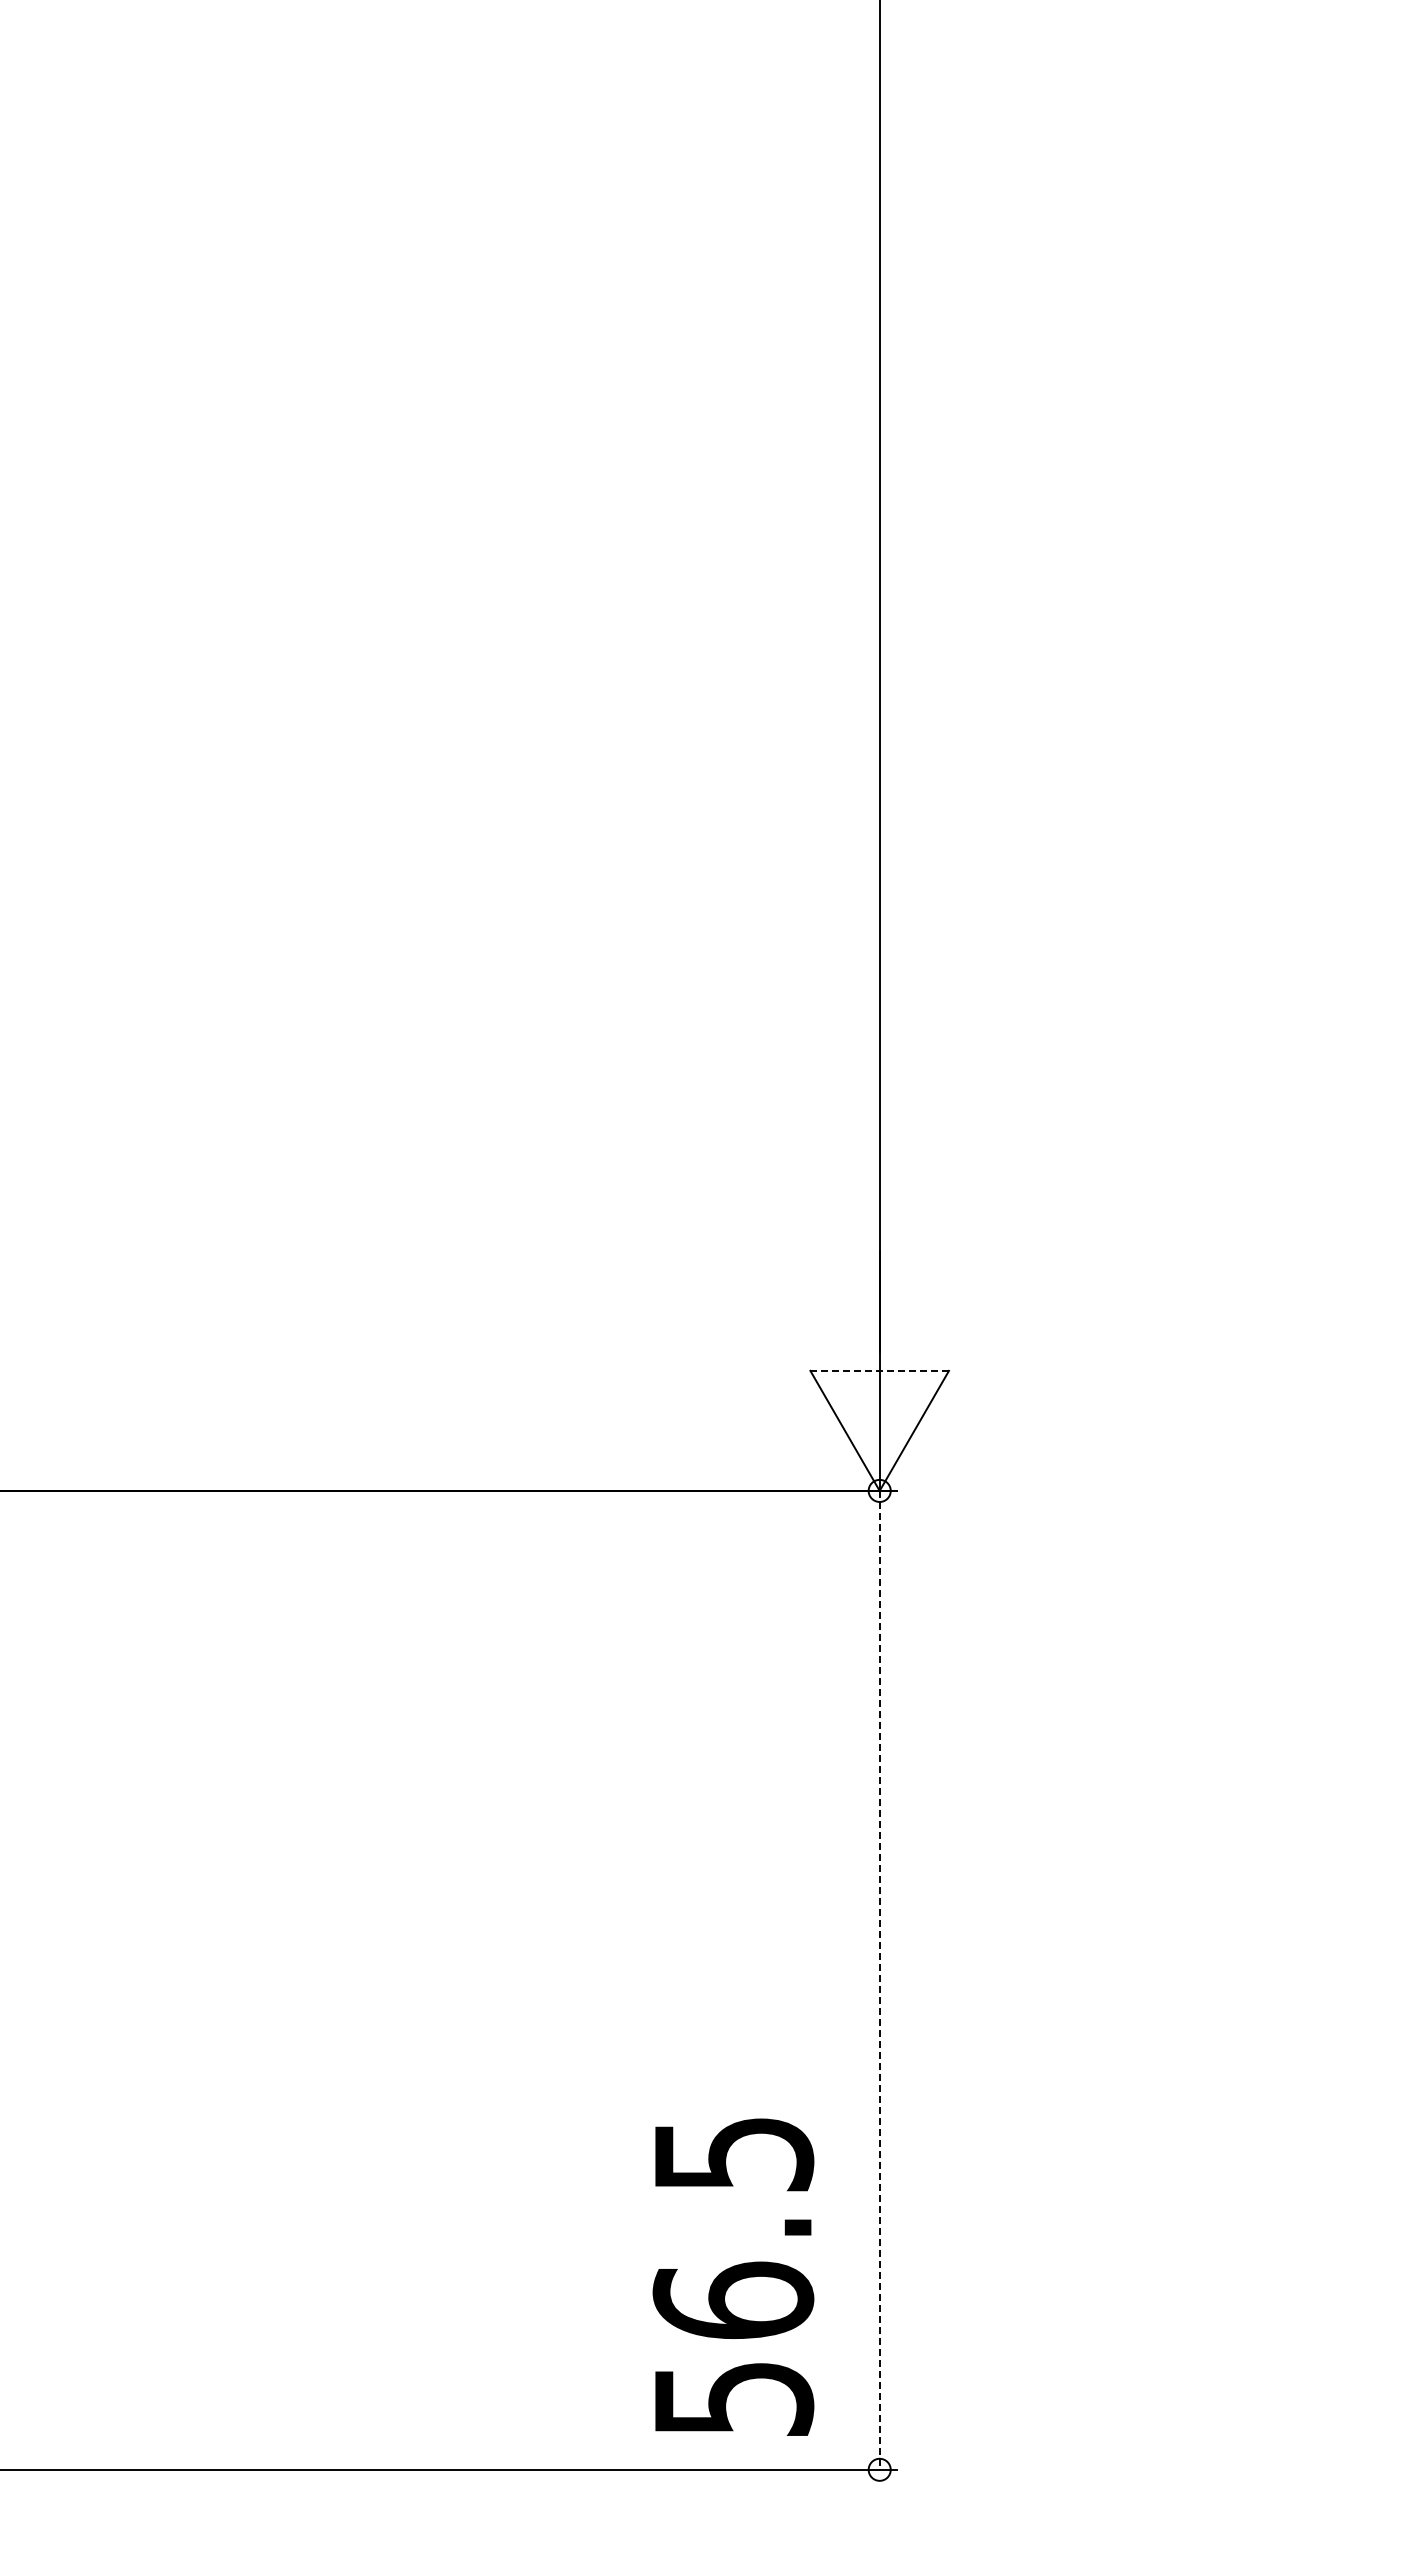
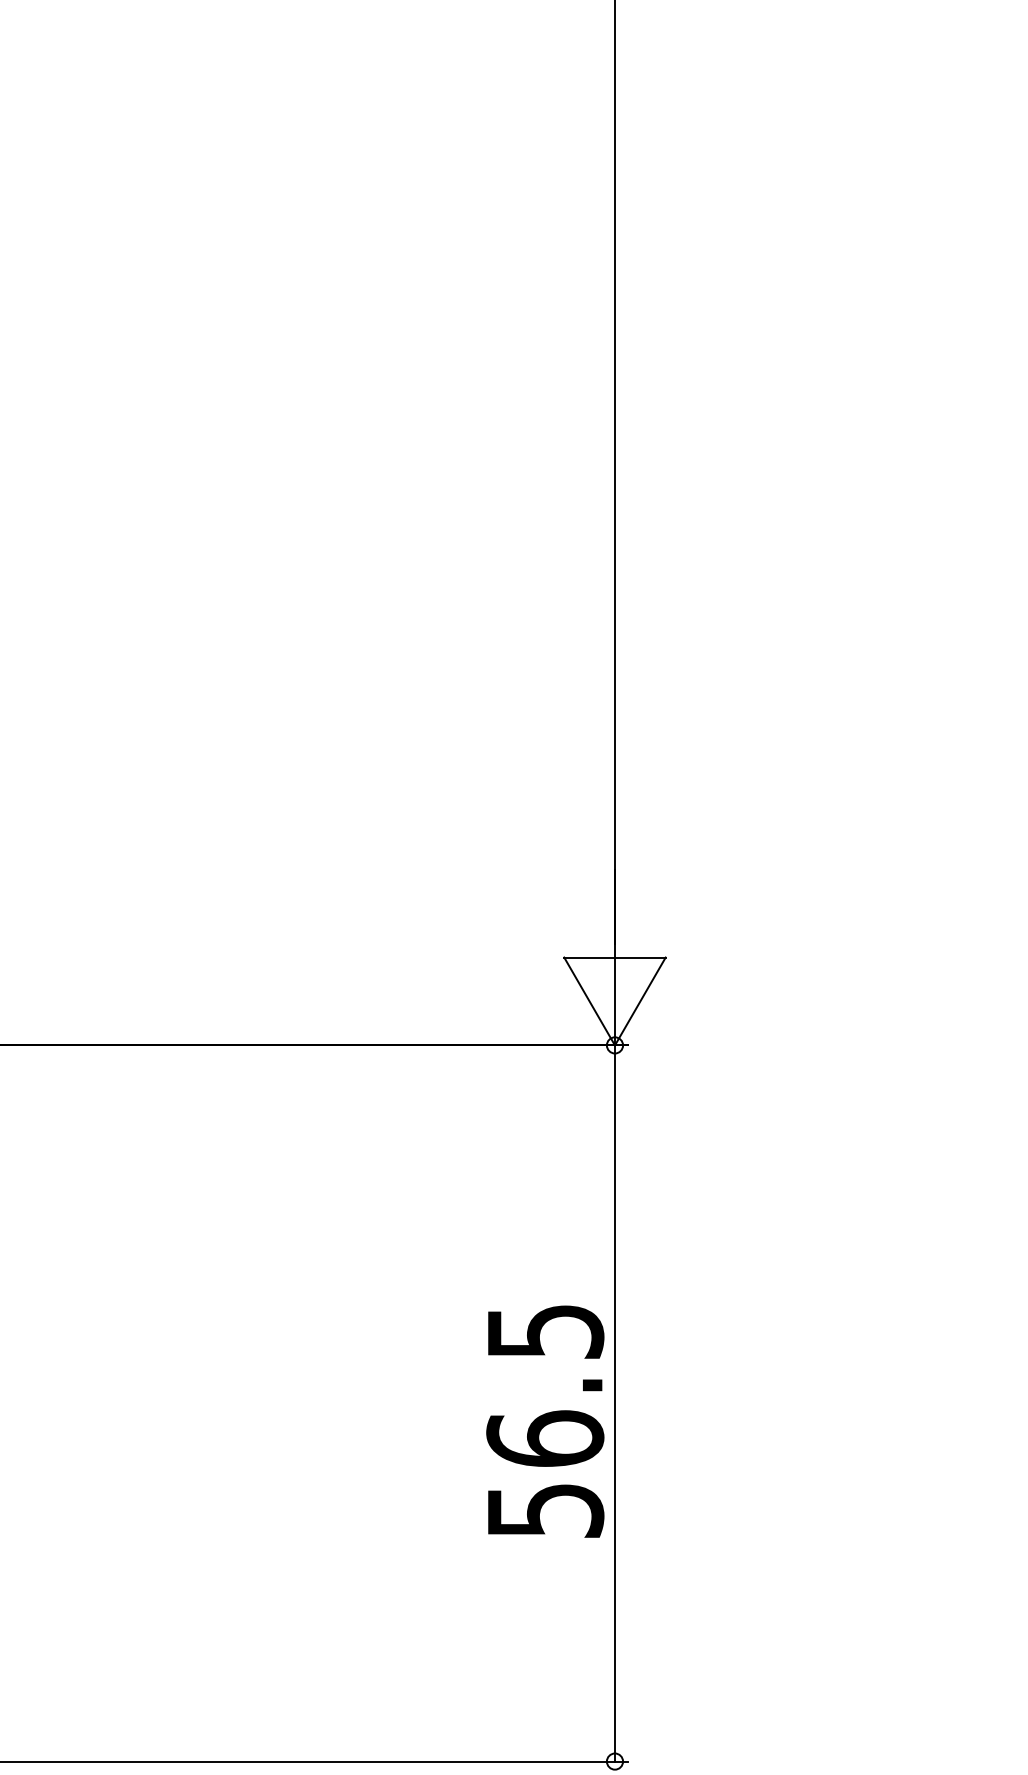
line: (879, 1370) -> (614, 957), dashed -> solid
line: (879, 1980) -> (614, 1403), dashed -> solid
text: (733, 2276) -> (545, 1421), moved

